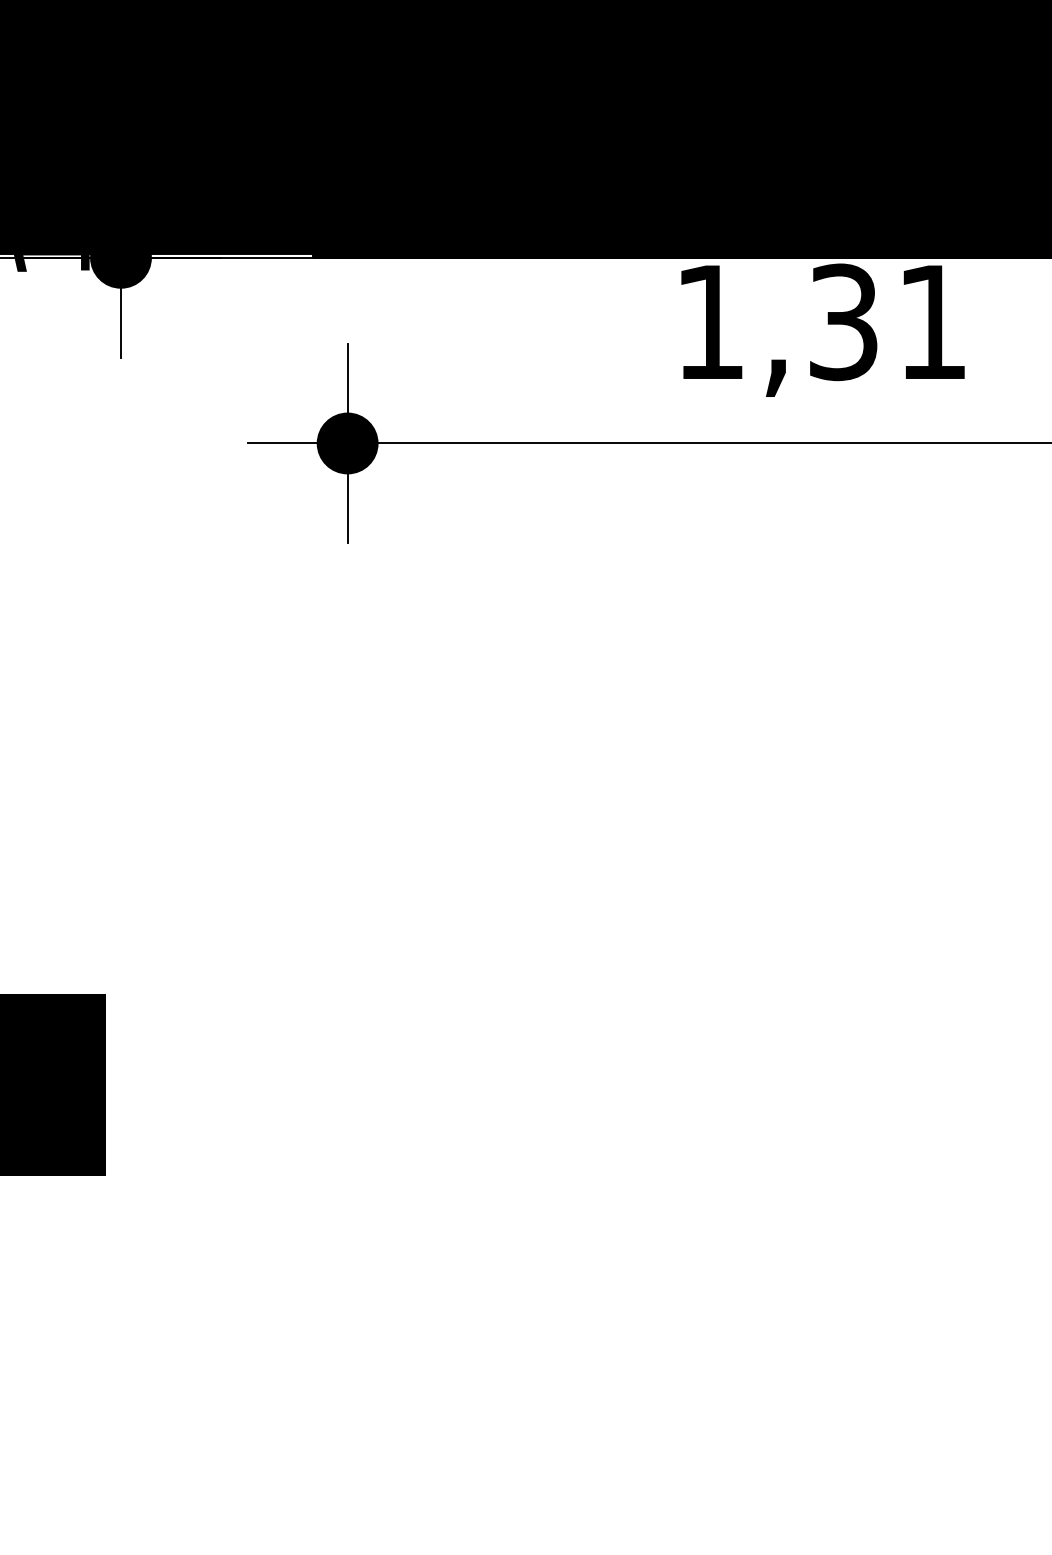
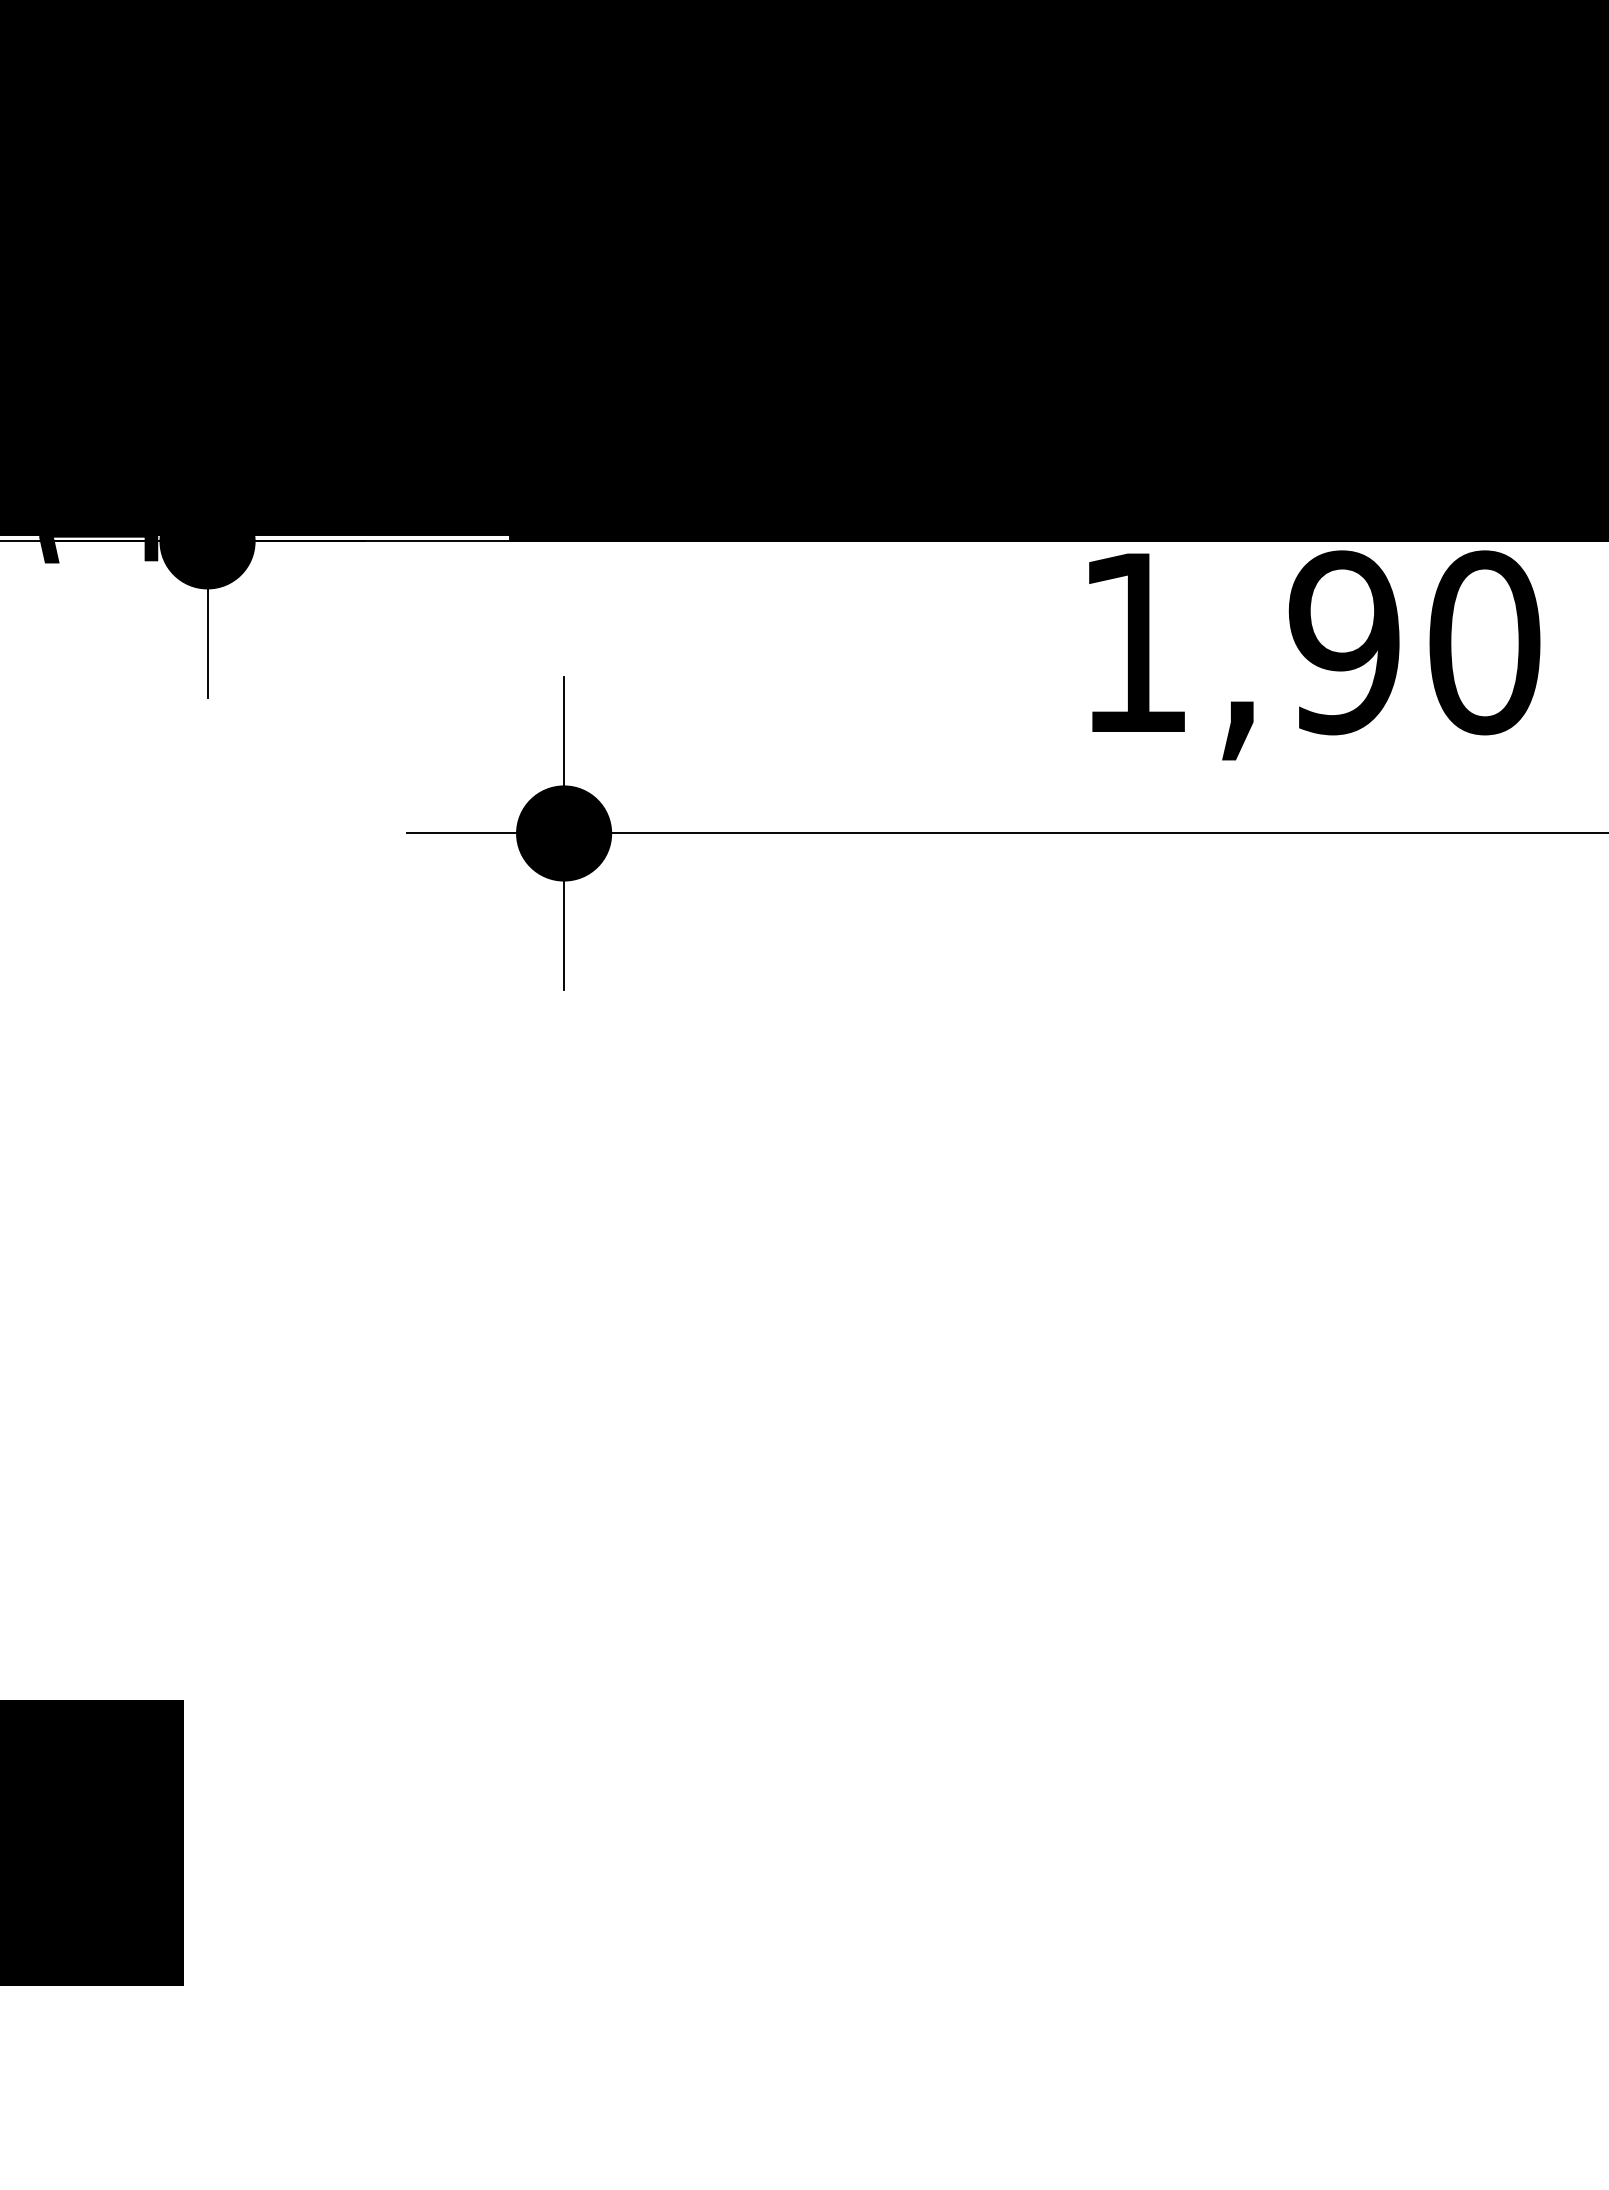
text: (888, 322) -> (1414, 643), 1,31 -> 1,90

